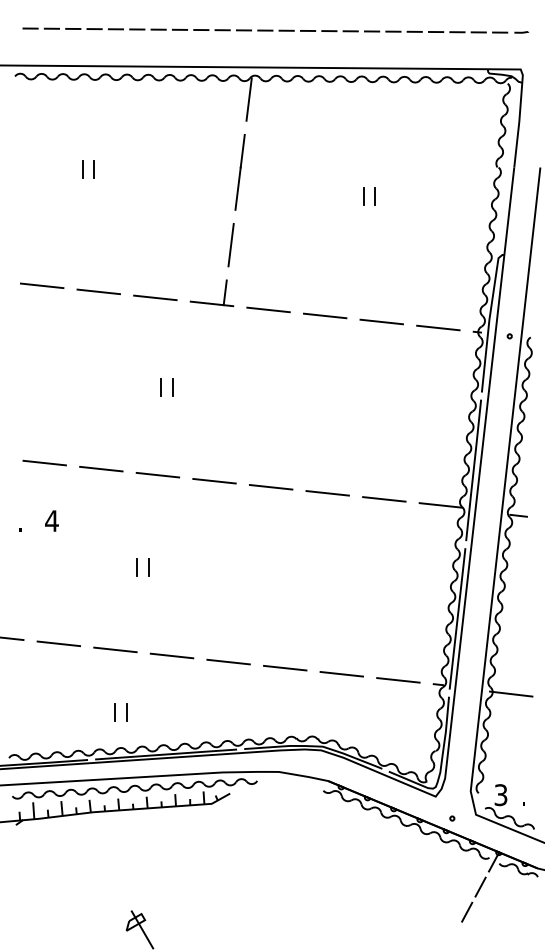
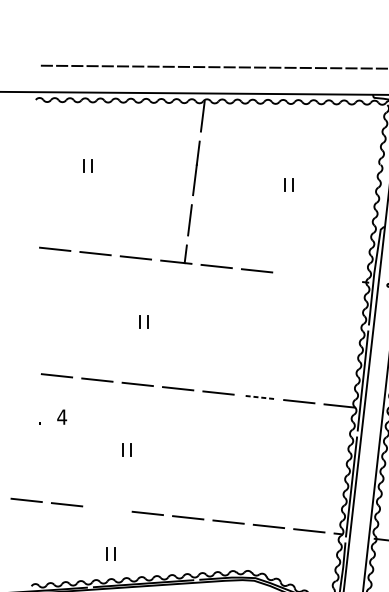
line: (381, 321) -> (297, 274), removed
line: (438, 327) -> (337, 279), removed
line: (327, 493) -> (258, 397), solid -> dashed
line: (115, 649) -> (107, 508), removed

